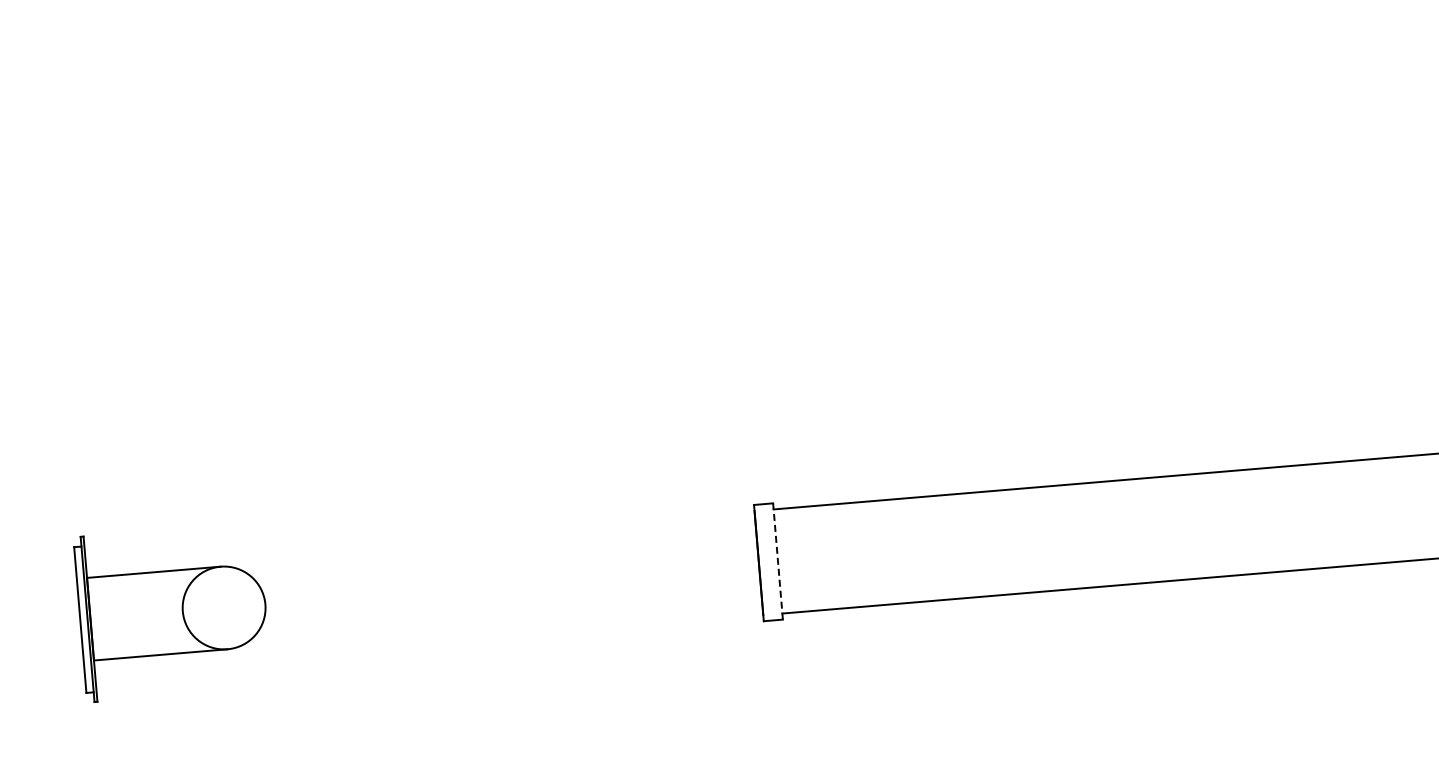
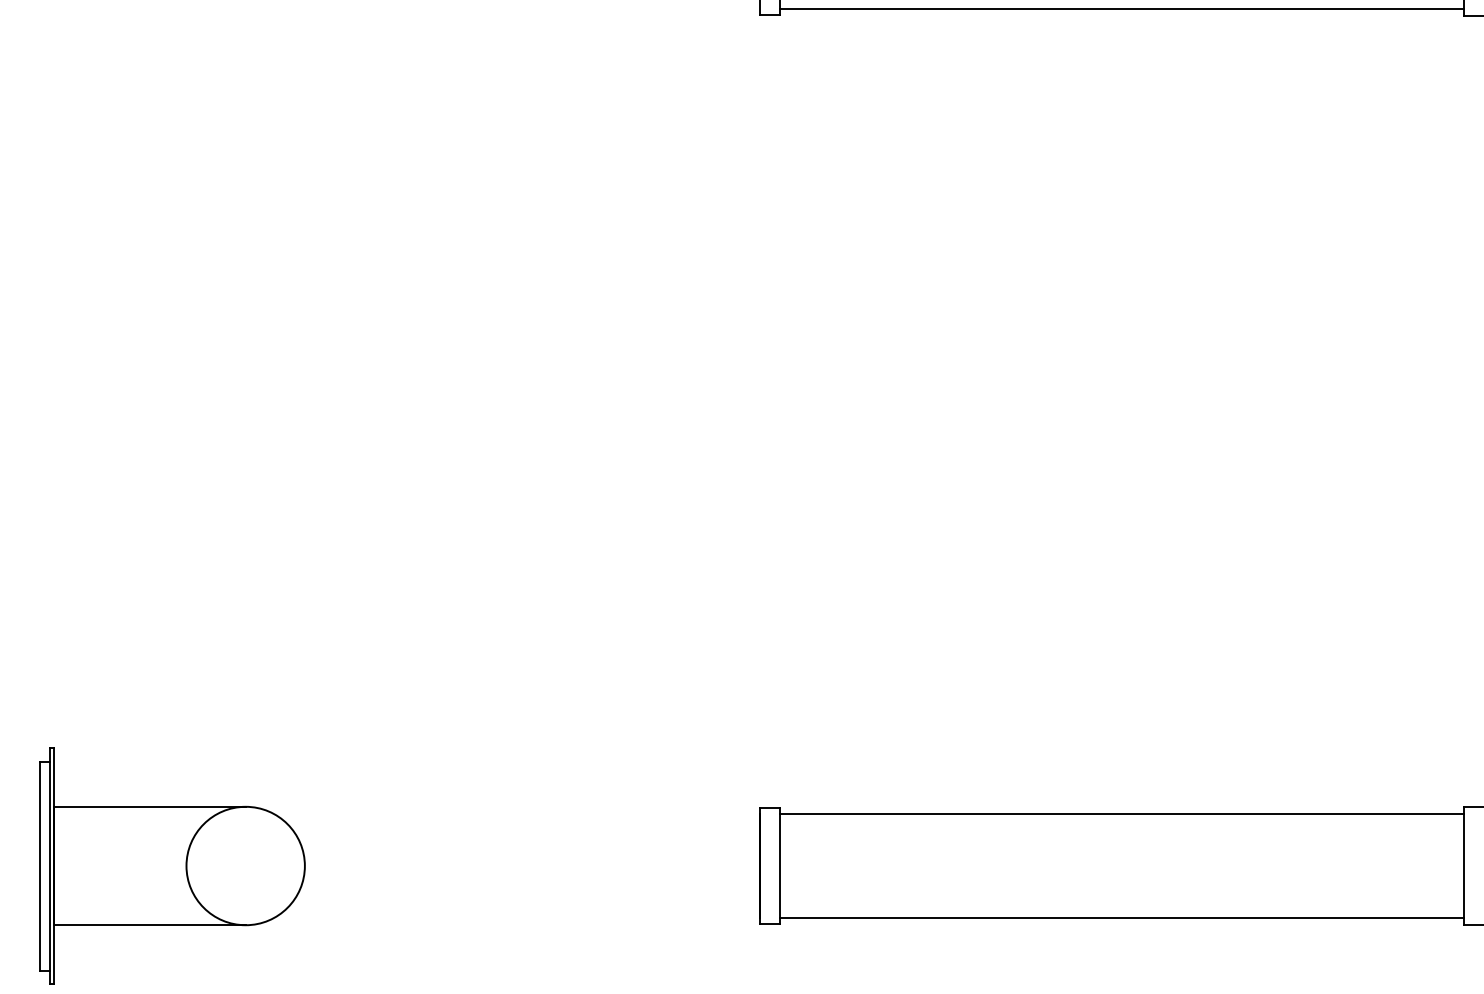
line: (777, 560) -> (779, 865), dashed -> solid
part: (173, 611) -> (172, 865), size x1.43

